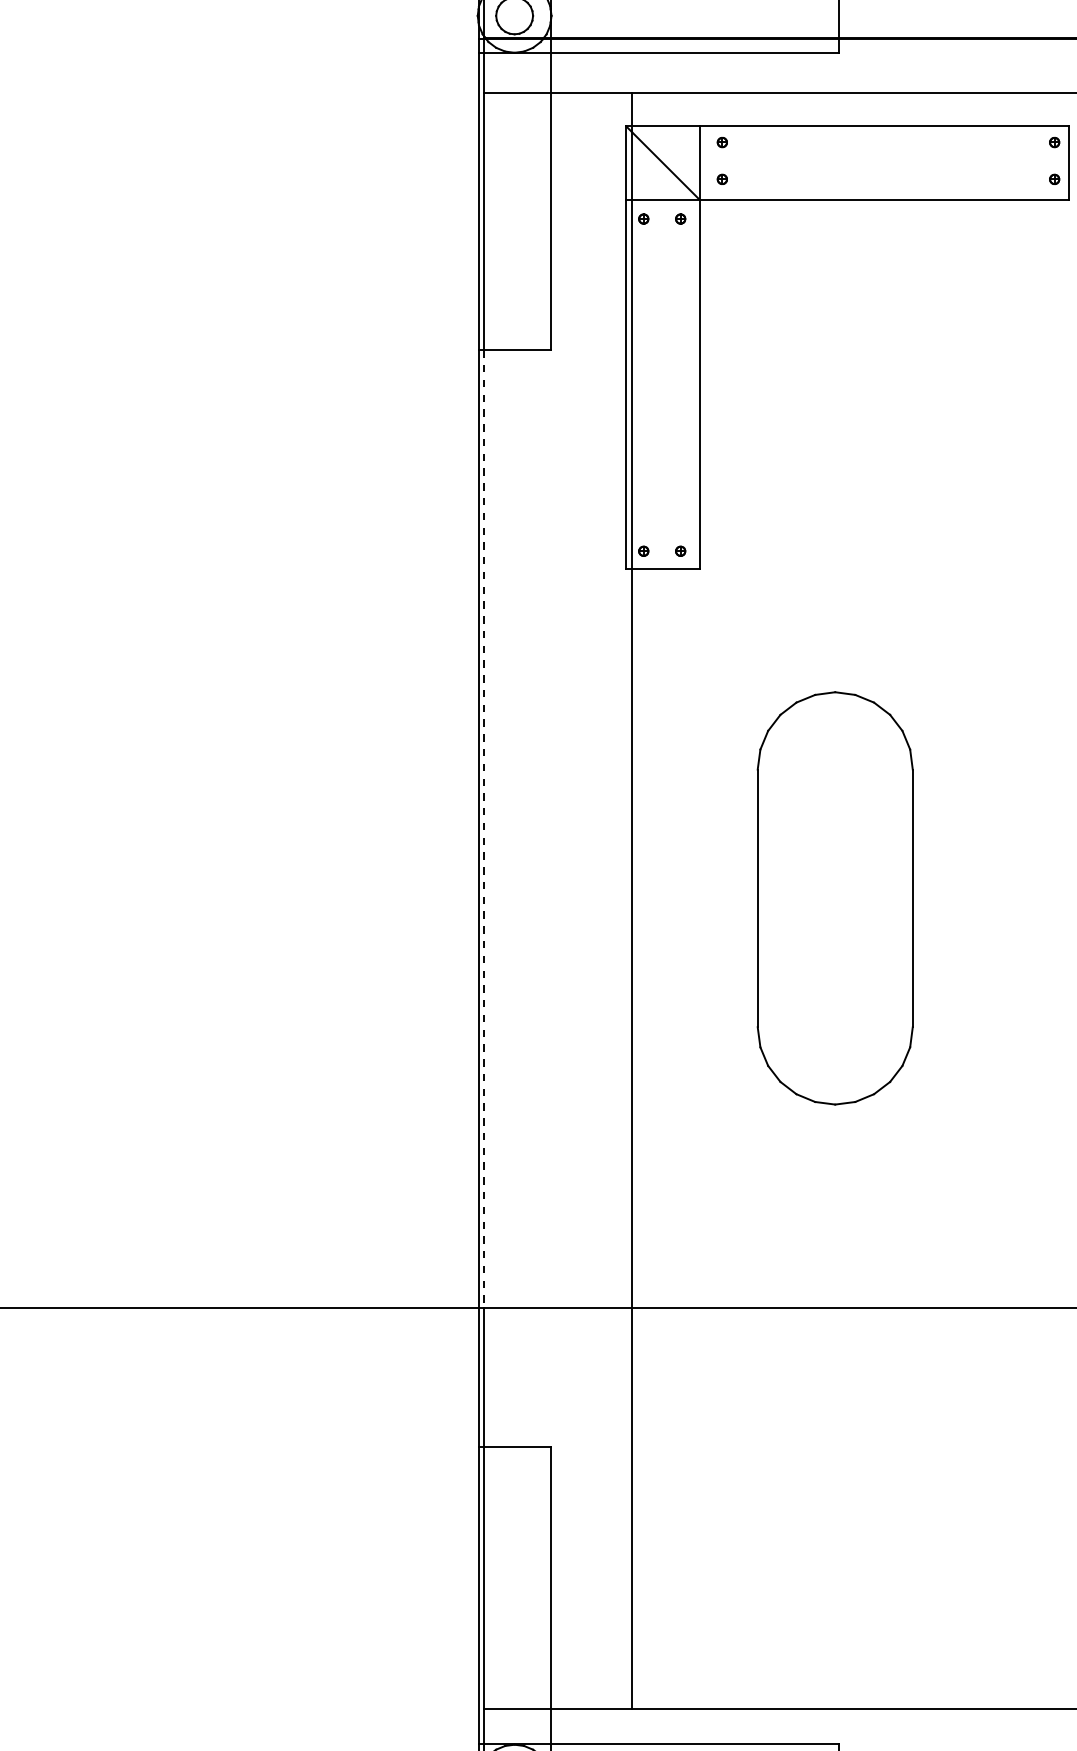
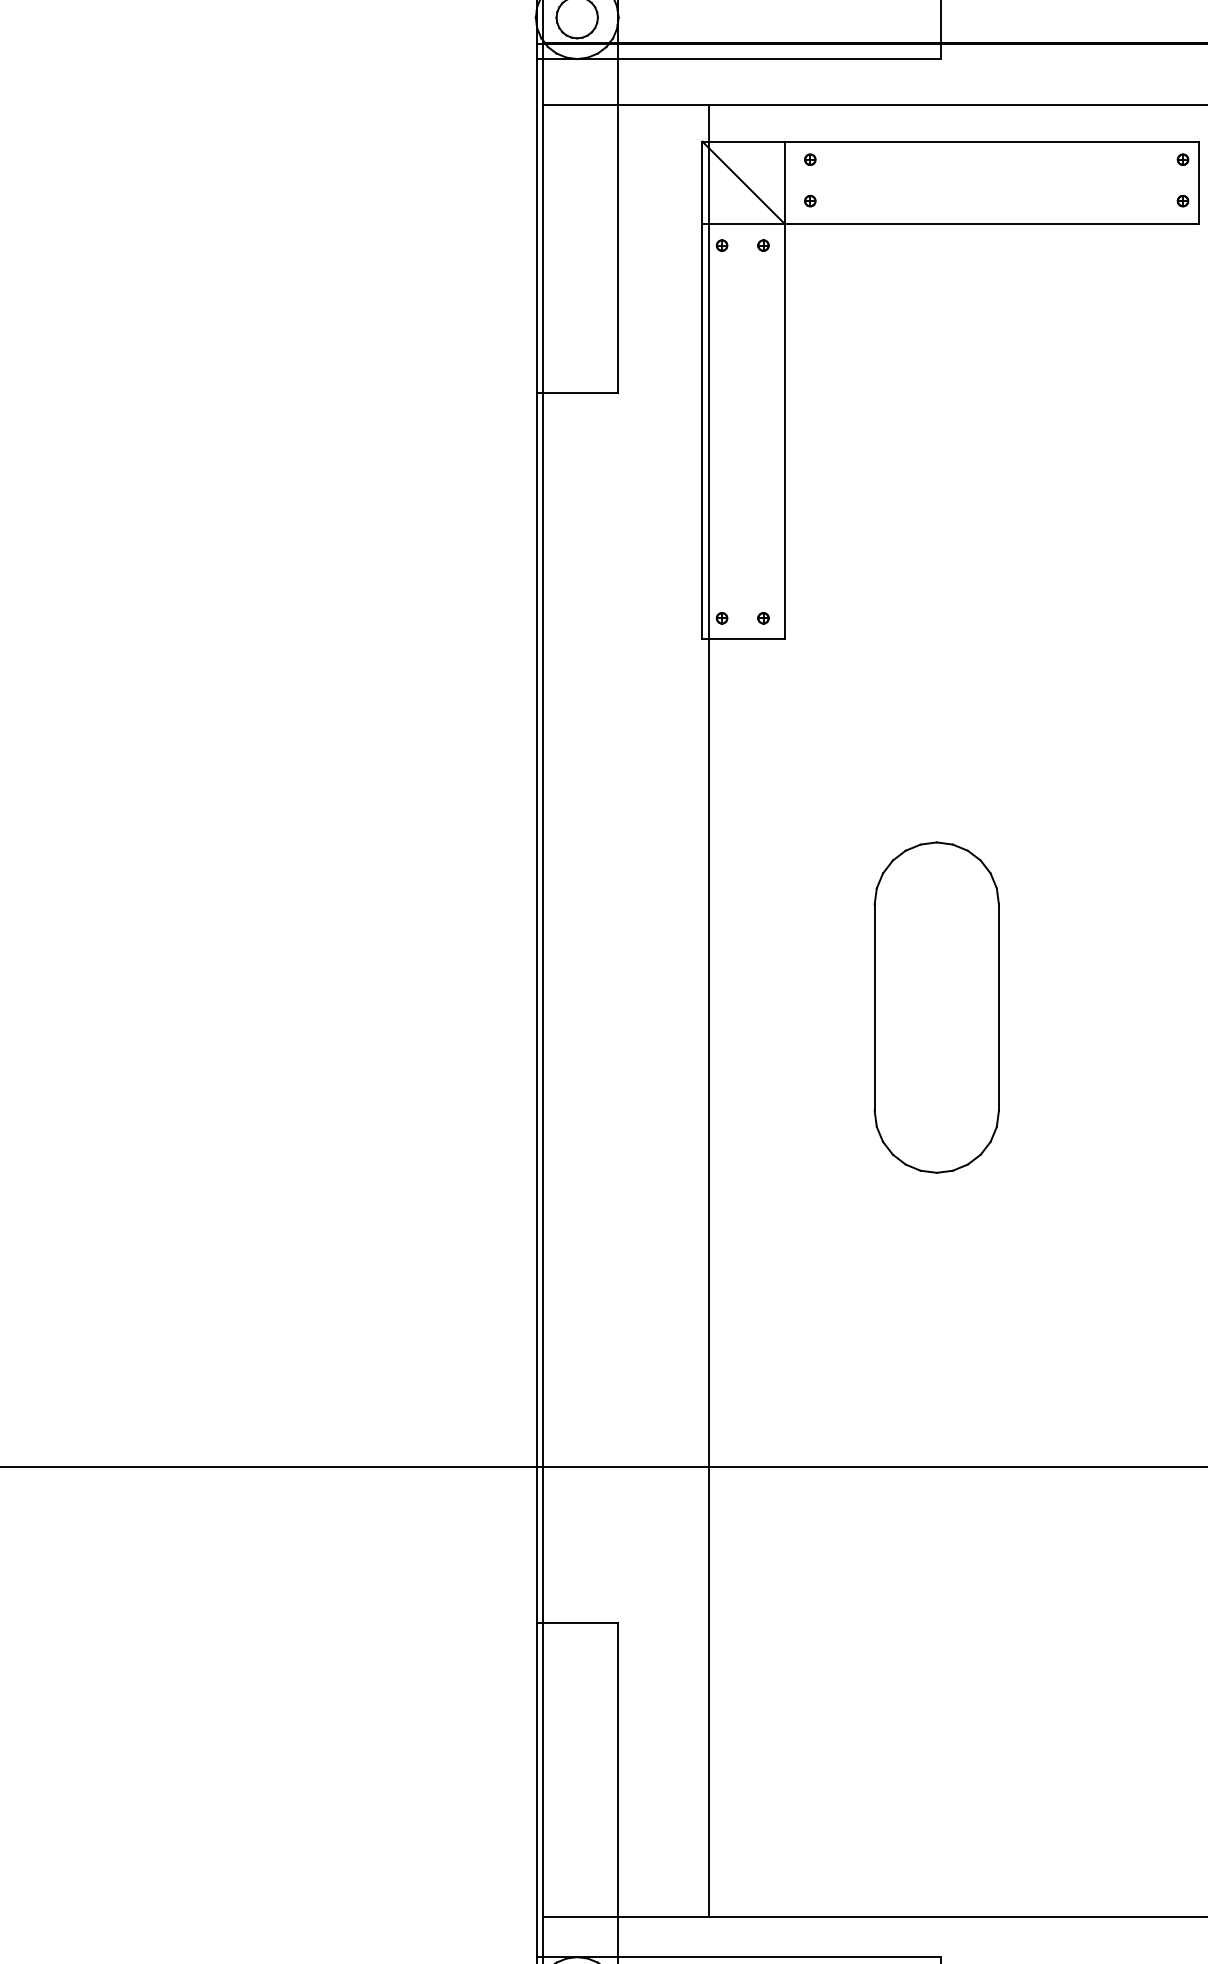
line: (484, 829) -> (543, 930), dashed -> solid
part: (834, 898) -> (936, 1007), size x0.71

